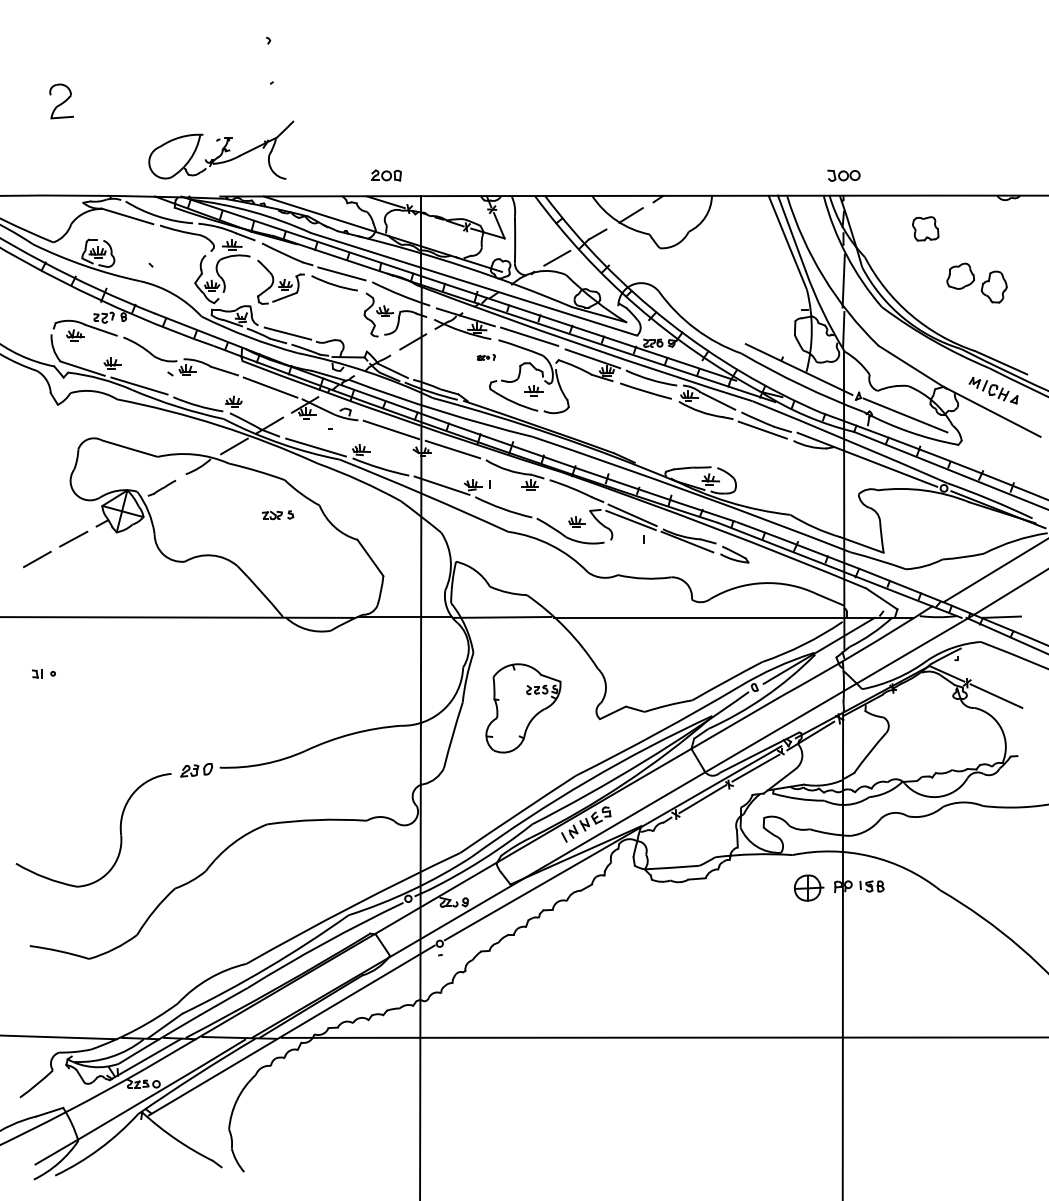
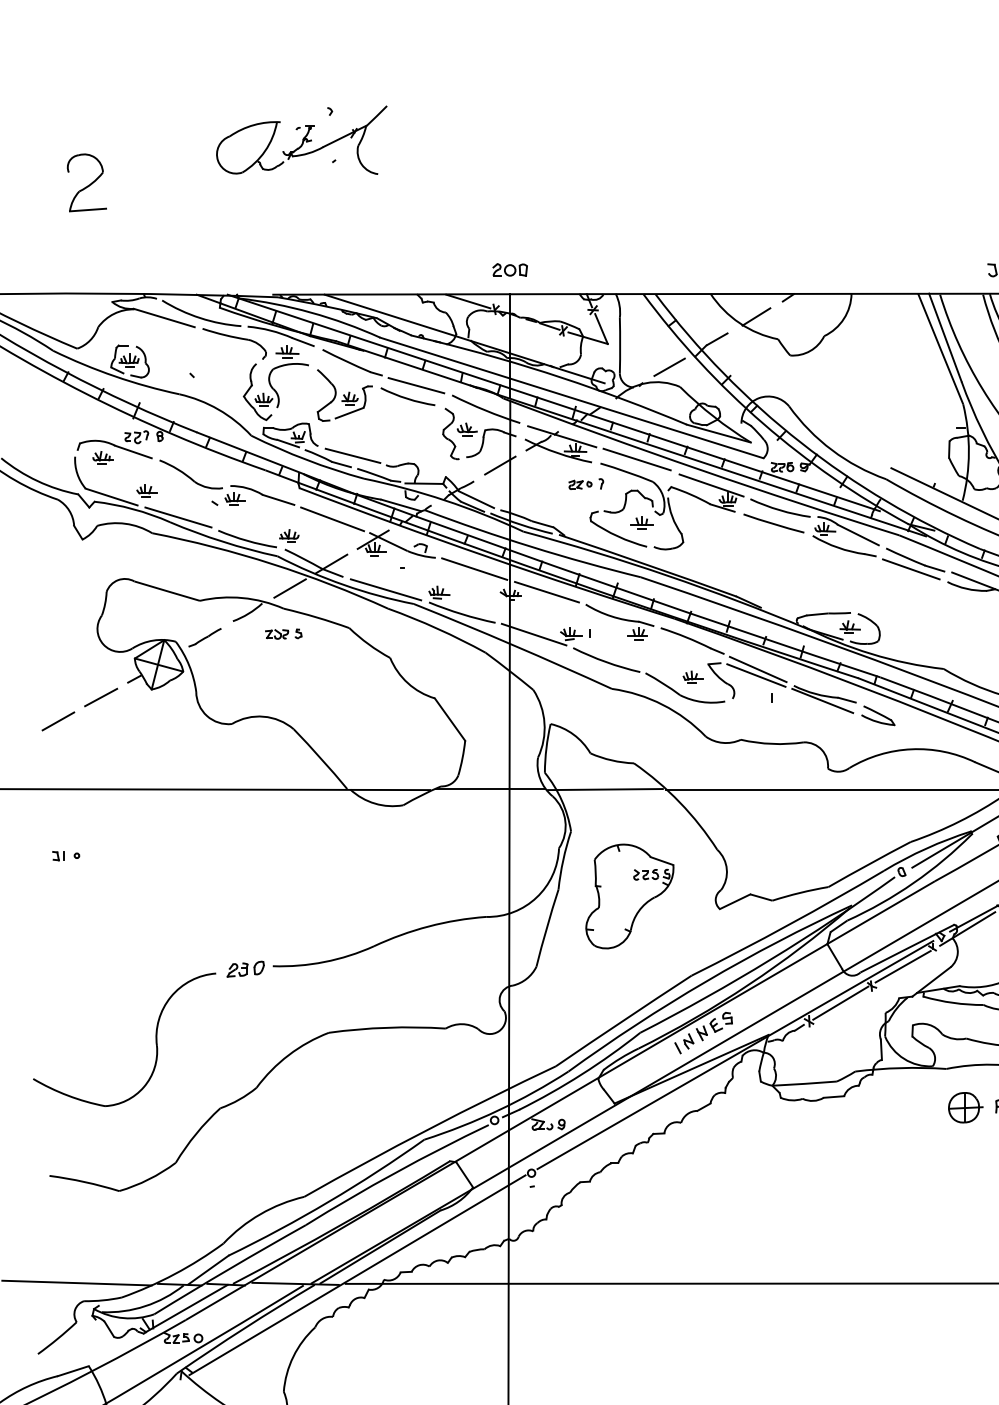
part: (61, 101) -> (86, 182), size x1.43
part: (221, 149) -> (301, 139), moved
part: (386, 175) -> (510, 269), moved
part: (486, 357) -> (586, 483), size x1.67
part: (278, 515) -> (284, 634), moved

